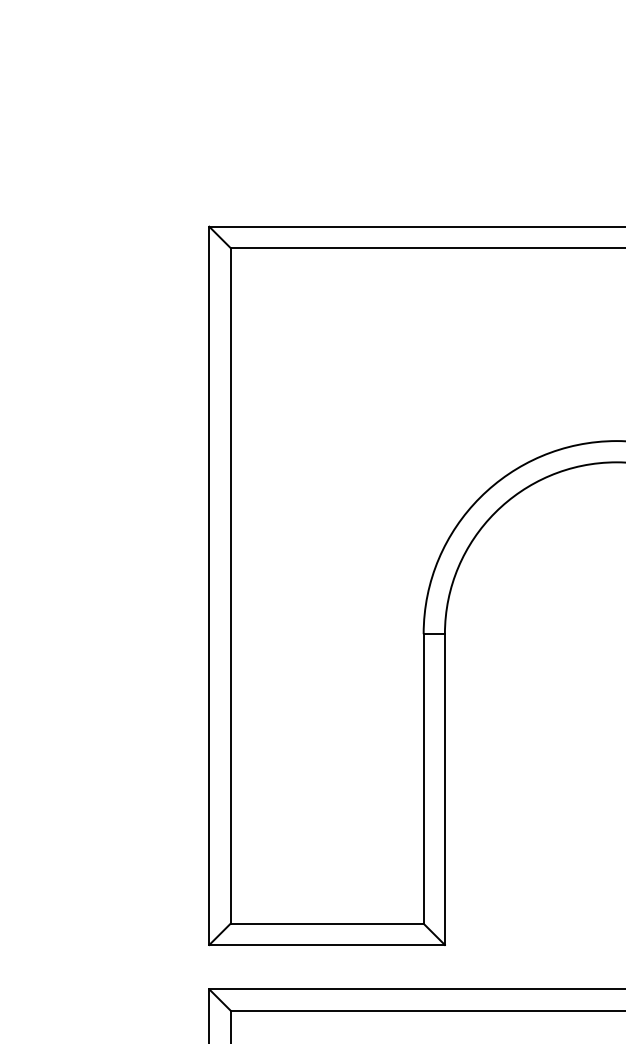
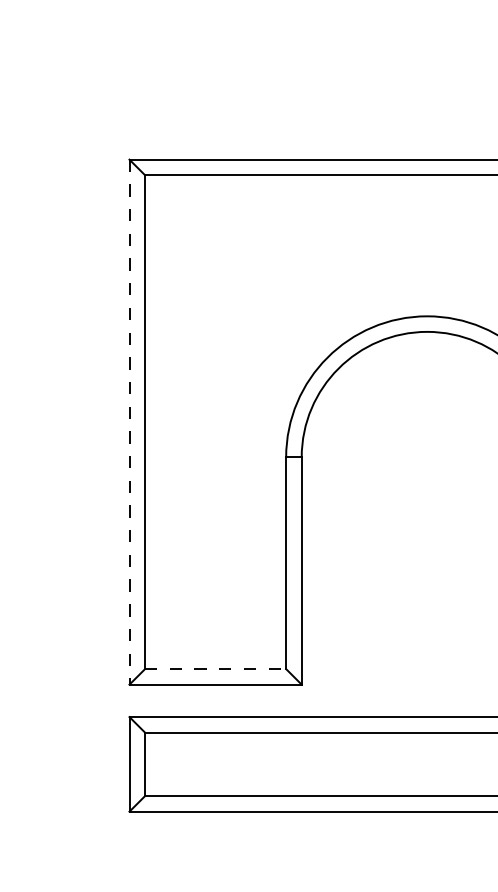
line: (209, 586) -> (129, 422), solid -> dashed
line: (326, 924) -> (215, 669), solid -> dashed

